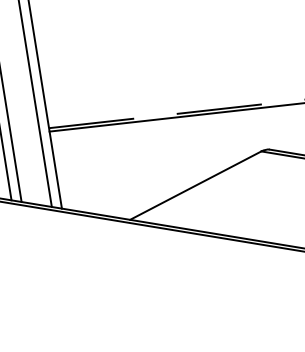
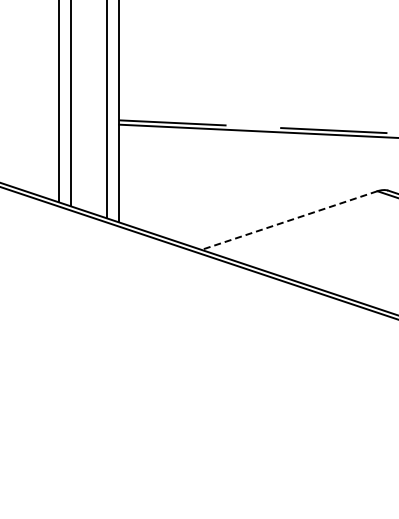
line: (195, 185) -> (289, 220), solid -> dashed

